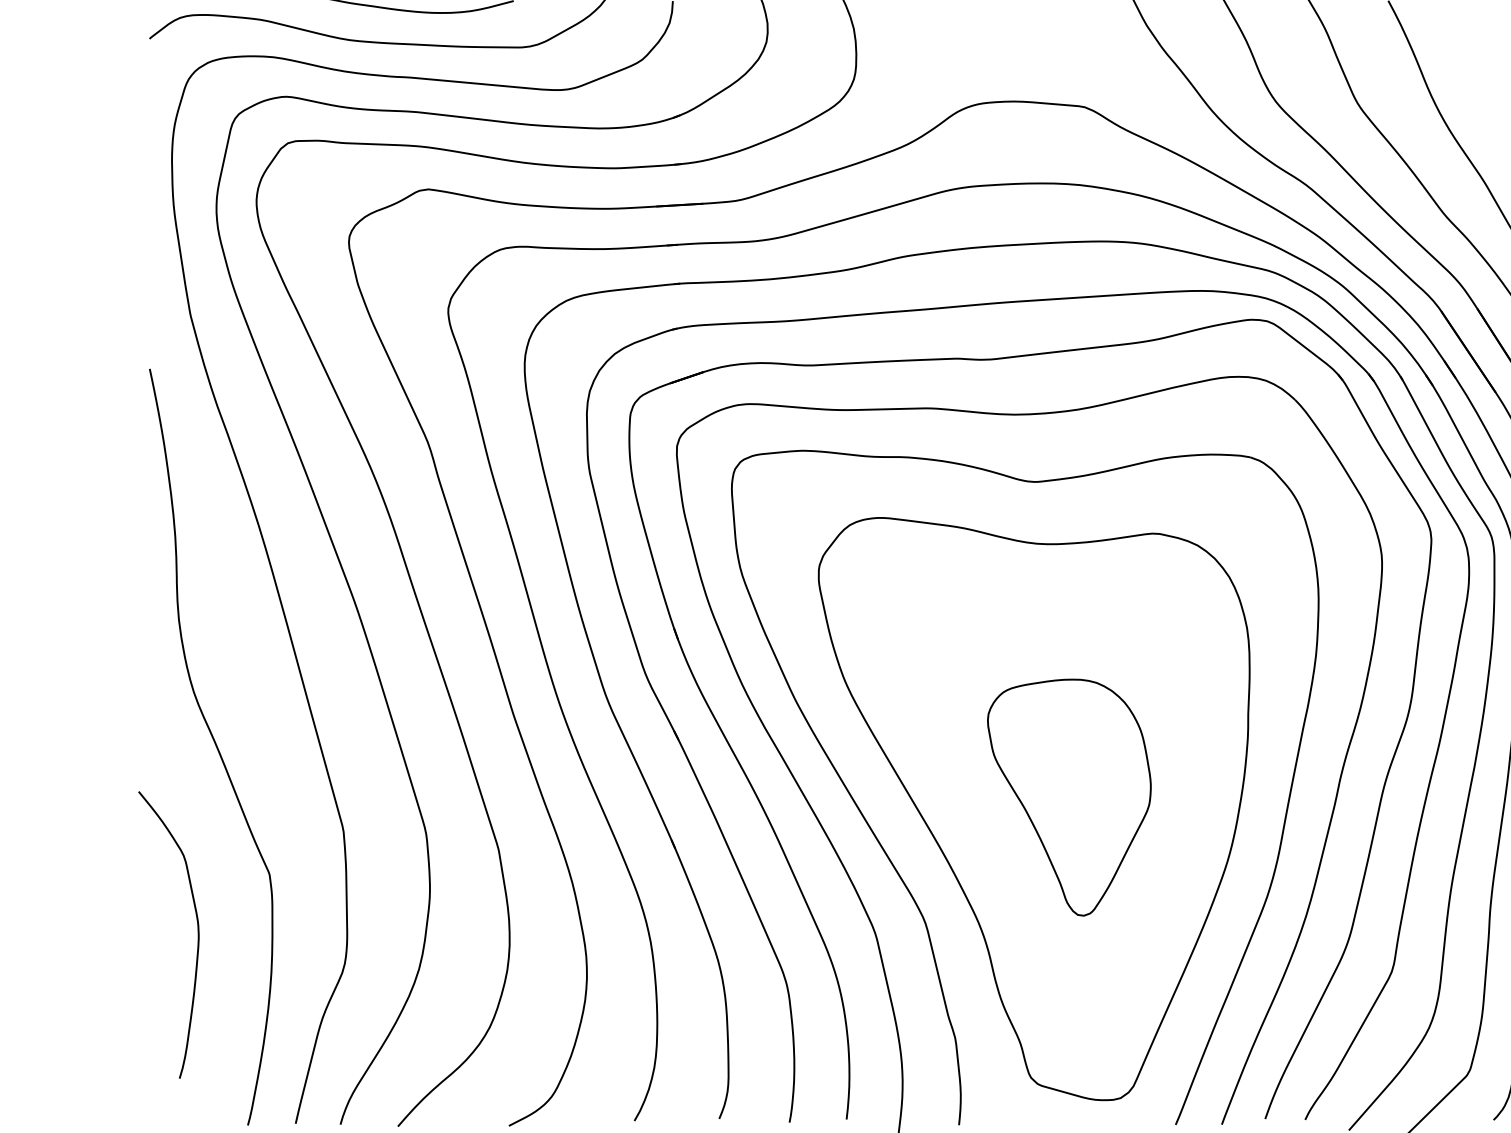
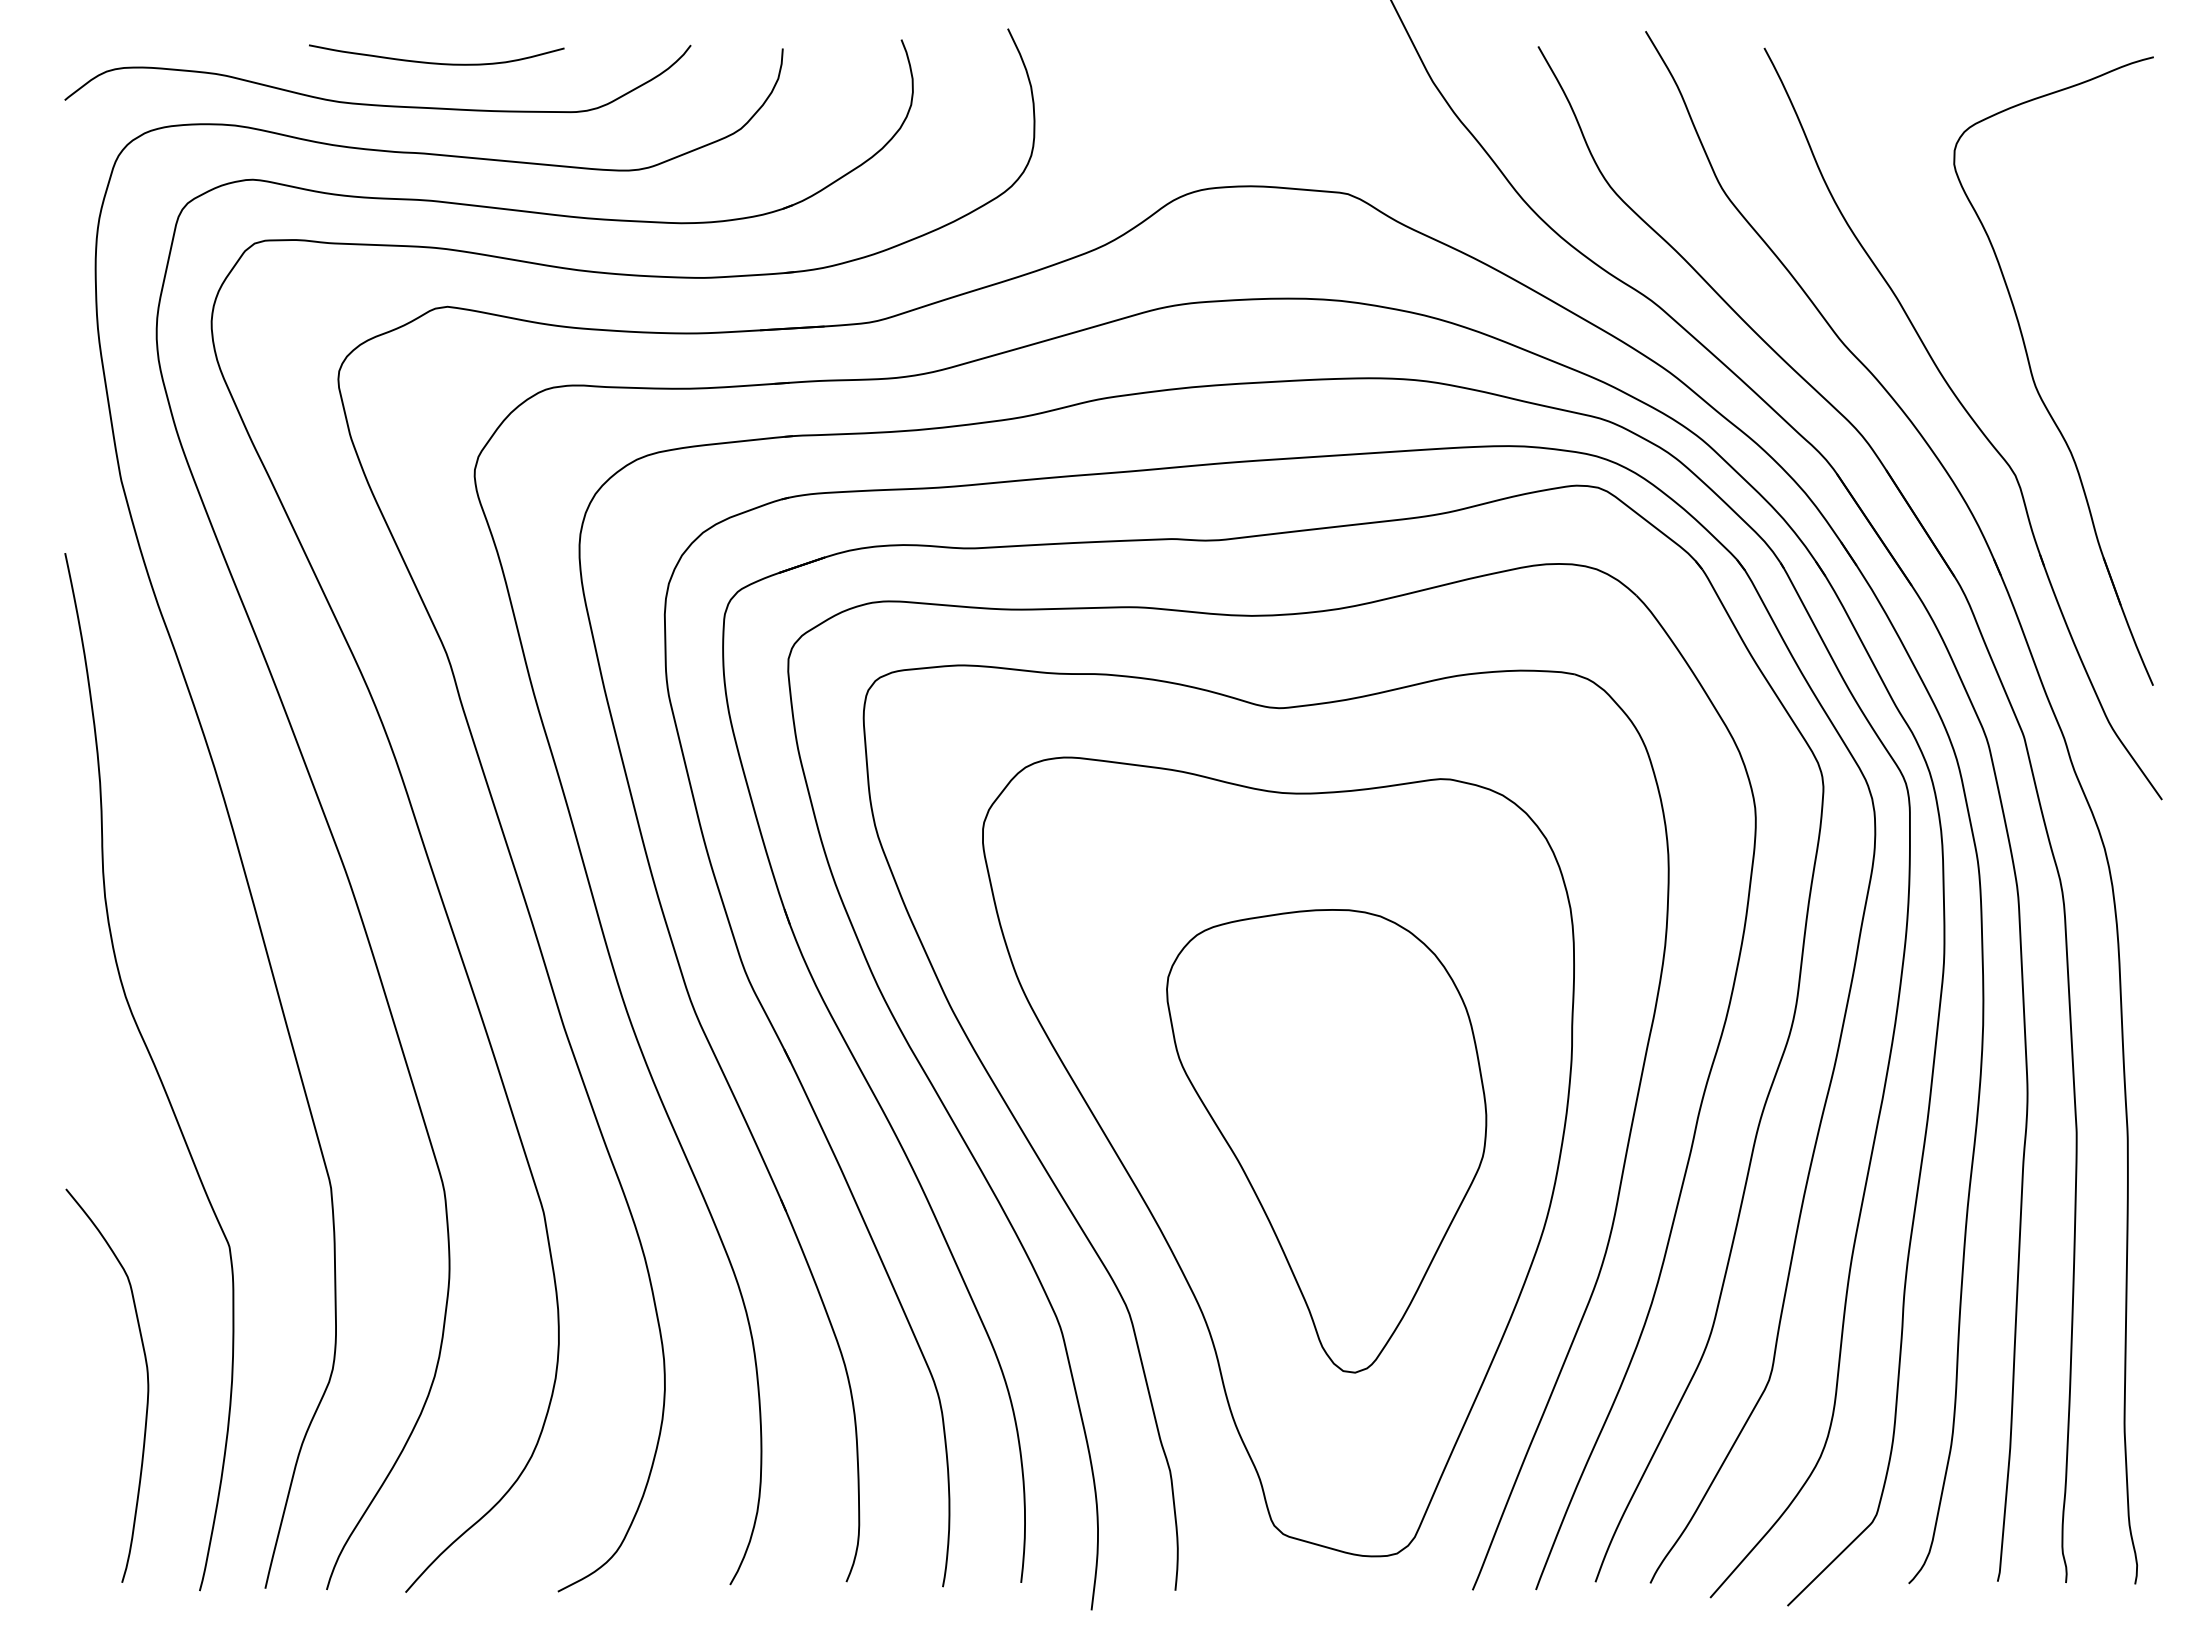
part: (1069, 797) -> (1326, 1141), size x1.43
curve: (198, 934) -> (147, 1385), moved

